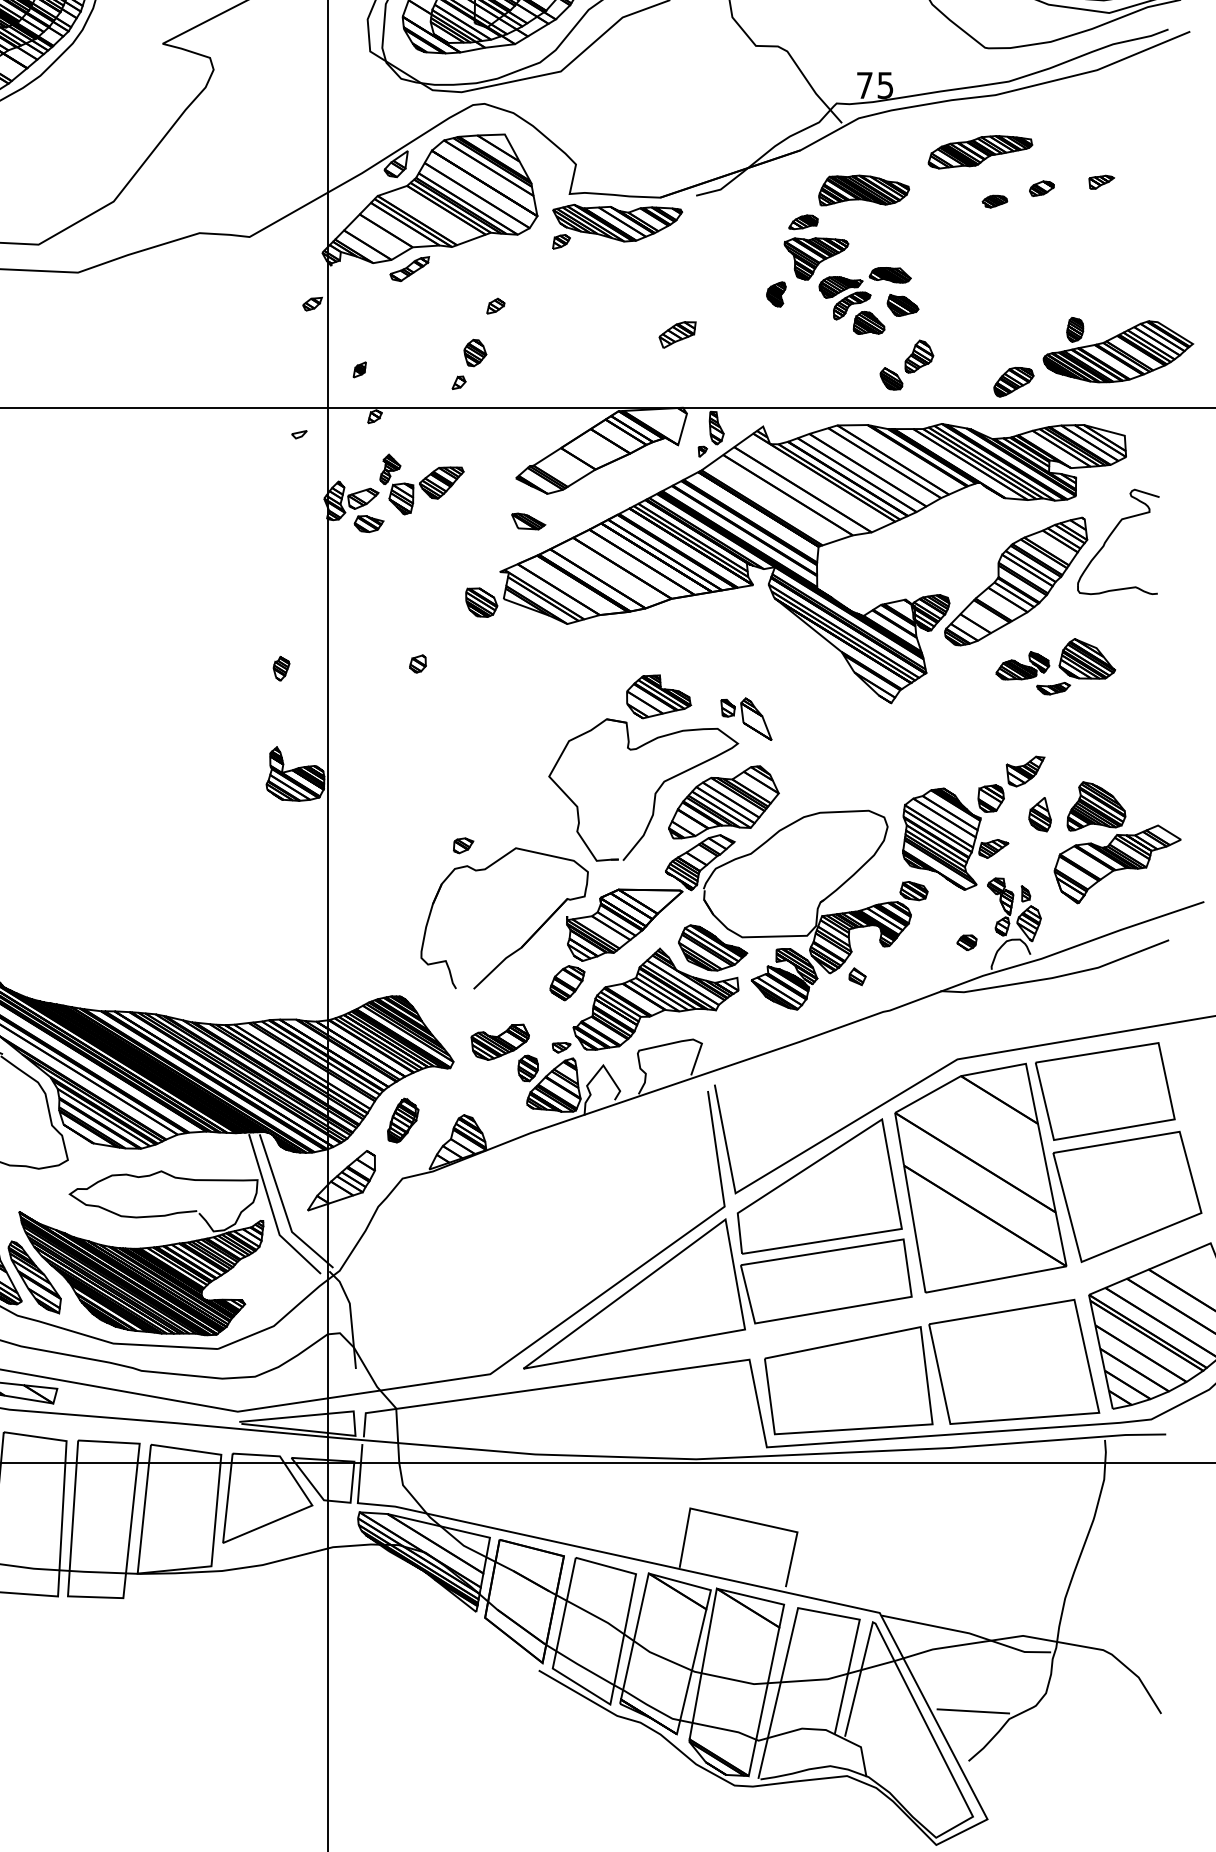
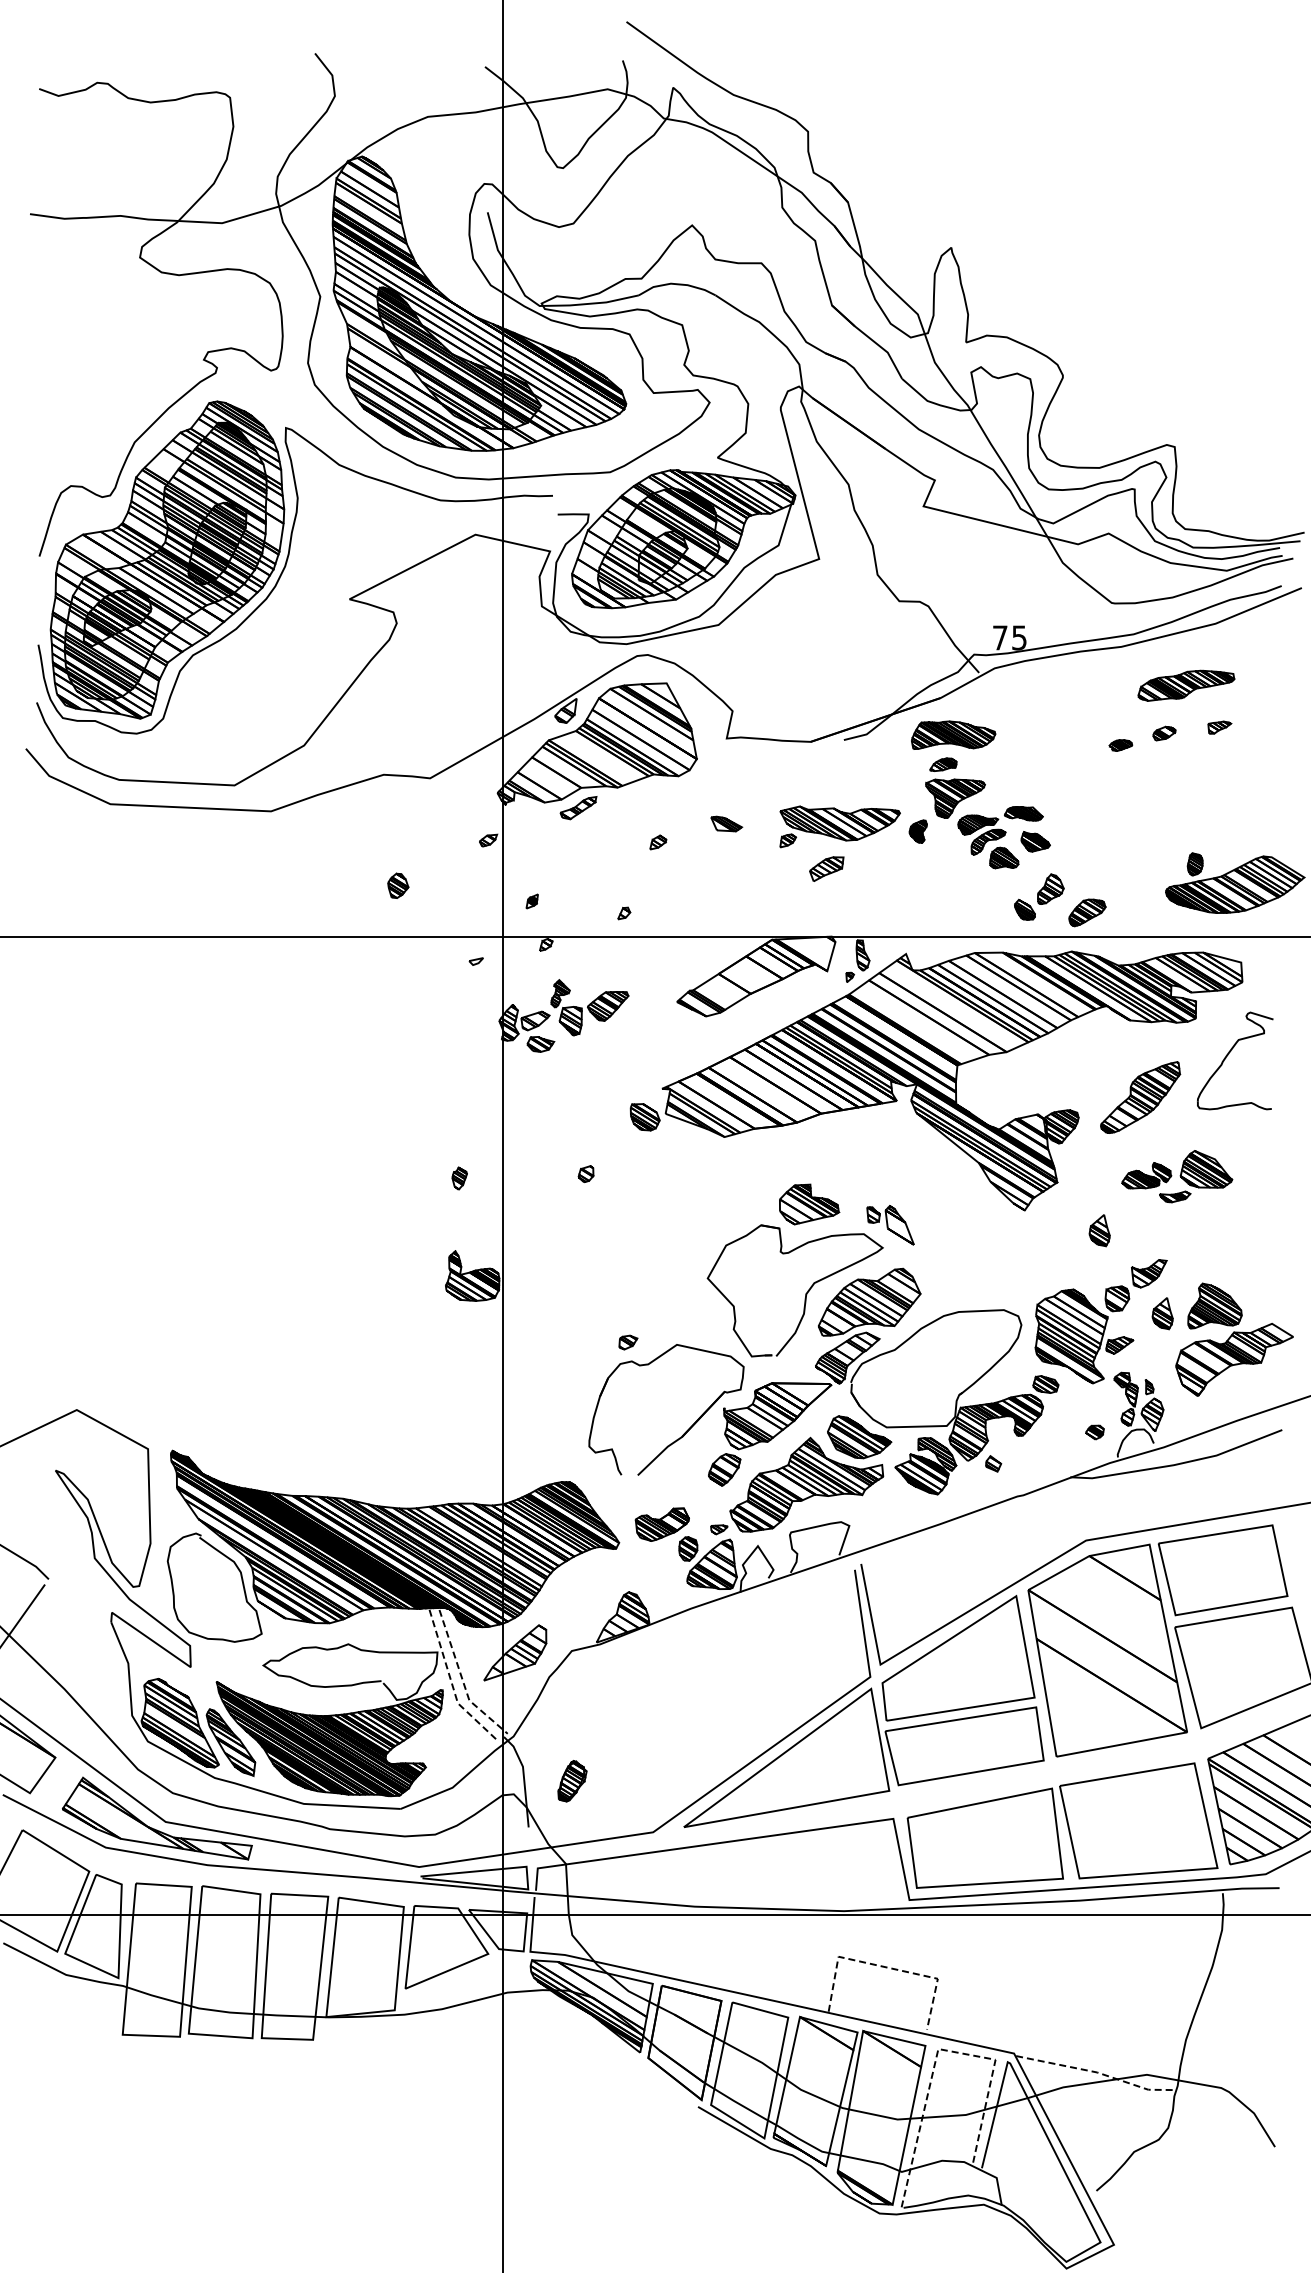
part: (980, 151) -> (1186, 685), moved
part: (863, 189) -> (953, 734), moved
part: (616, 226) -> (839, 826), moved
part: (475, 352) -> (398, 885), moved
part: (1013, 381) -> (1087, 912), moved
part: (528, 520) -> (726, 823), moved
part: (1016, 581) -> (1140, 1097), size x0.6
part: (971, 724) -> (1099, 1230), added
part: (403, 1120) -> (572, 1781), moved
line: (284, 1209) -> (462, 1679), solid -> dashed
line: (272, 1212) -> (451, 1682), solid -> dashed
line: (742, 1520) -> (886, 1967), solid -> dashed
line: (801, 1608) -> (941, 2049), solid -> dashed
line: (969, 1633) -> (1097, 2072), solid -> dashed
line: (972, 1711) -> (1100, 2144), removed

